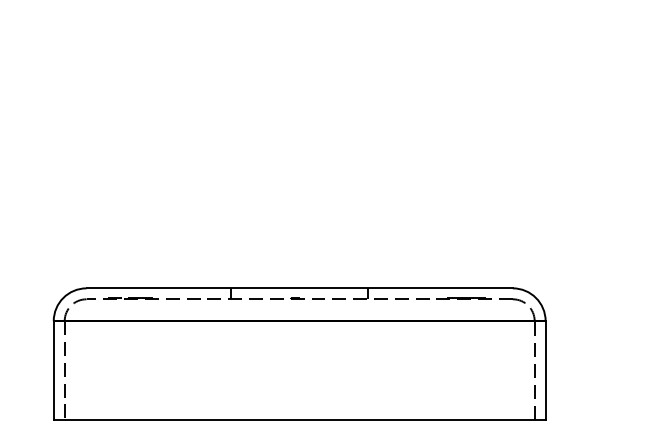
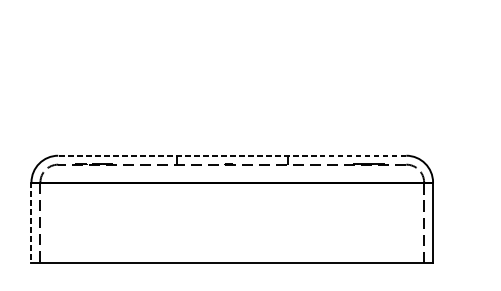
line: (299, 288) -> (232, 155), solid -> dashed
line: (53, 370) -> (31, 222), solid -> dashed

